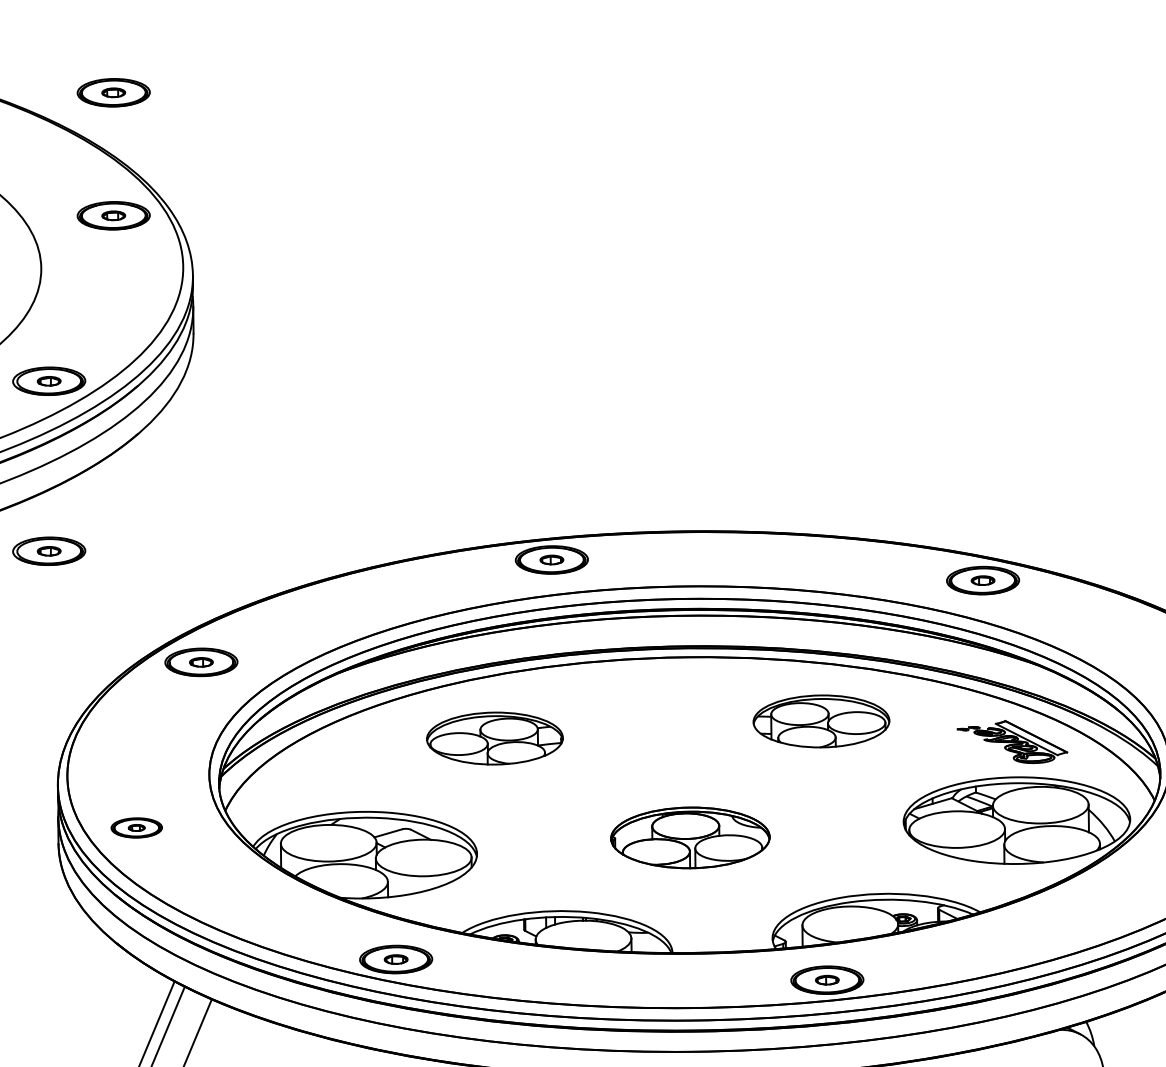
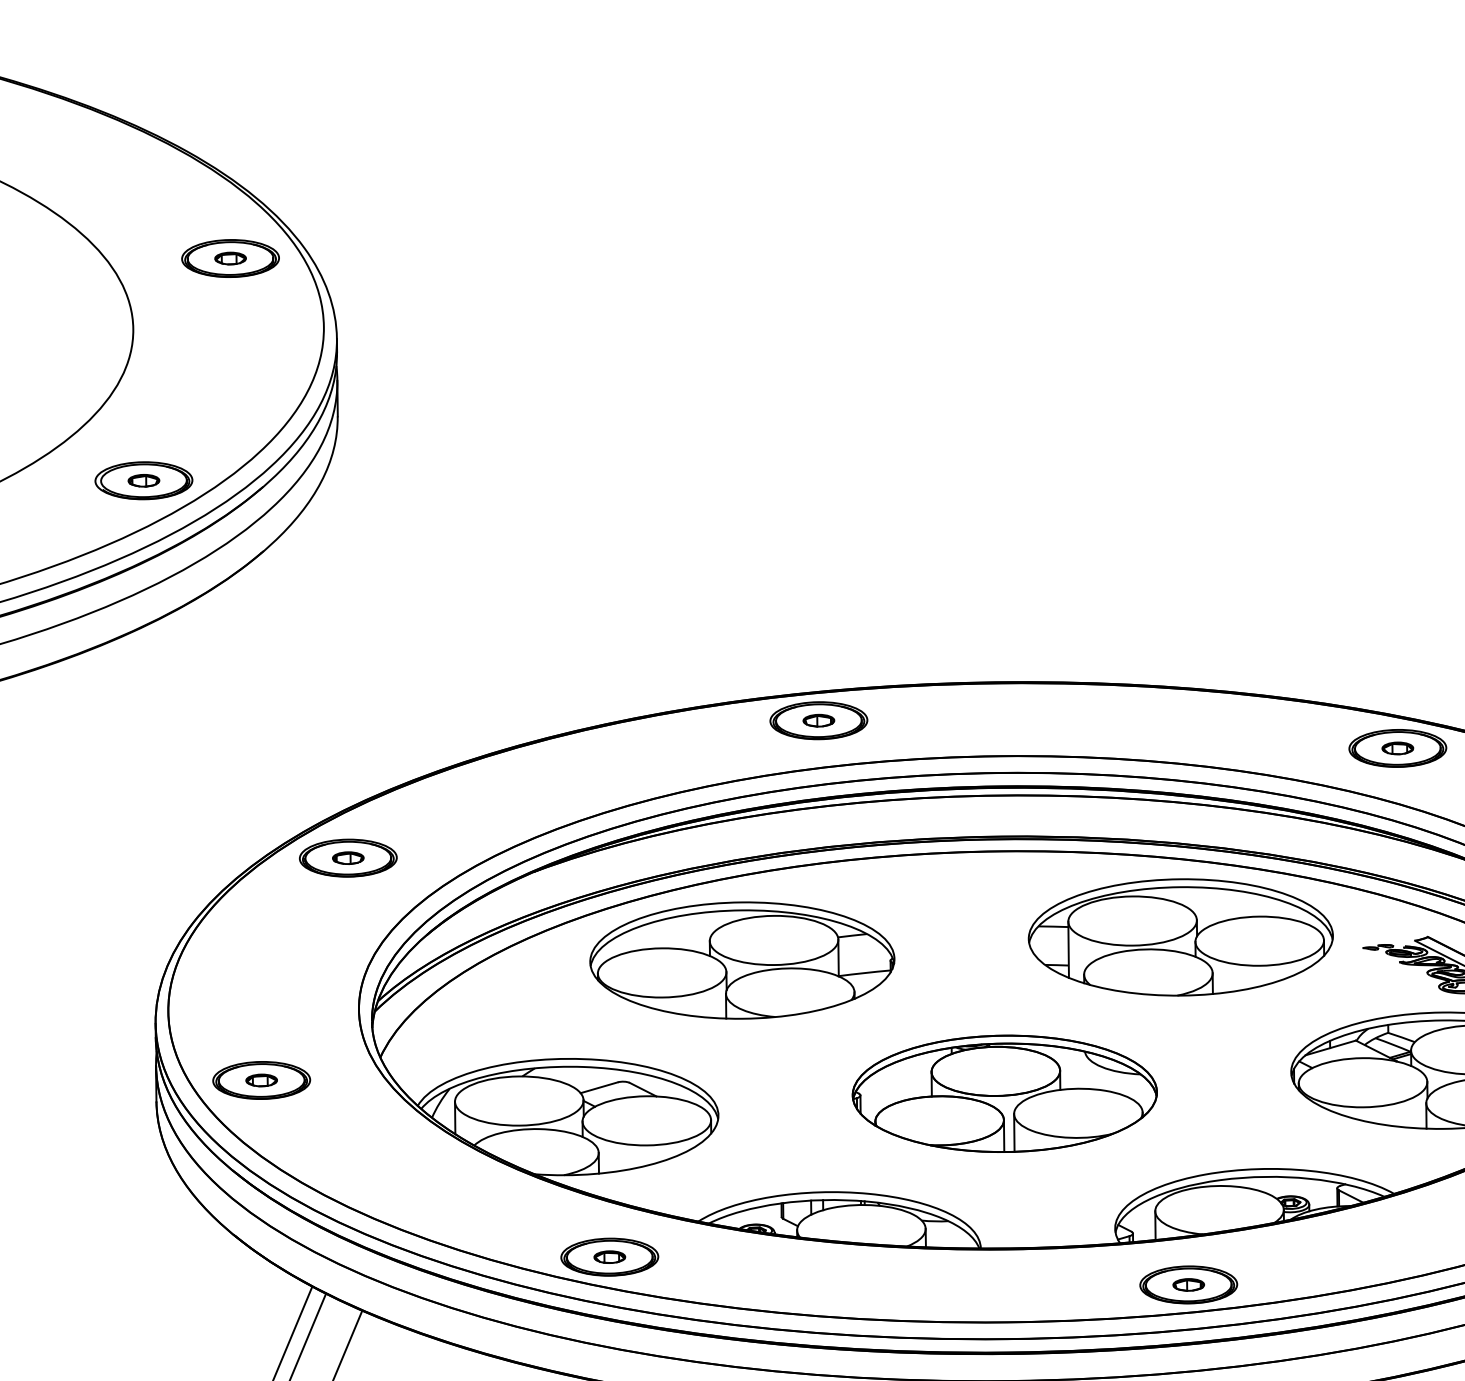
part: (113, 92) -> (230, 93), removed
part: (49, 550) -> (144, 707), removed
part: (821, 721) -> (1180, 937), size x1.67
part: (494, 738) -> (741, 960), size x1.67
part: (136, 827) -> (261, 1079), size x1.43
part: (690, 837) -> (1005, 1093), size x1.43

